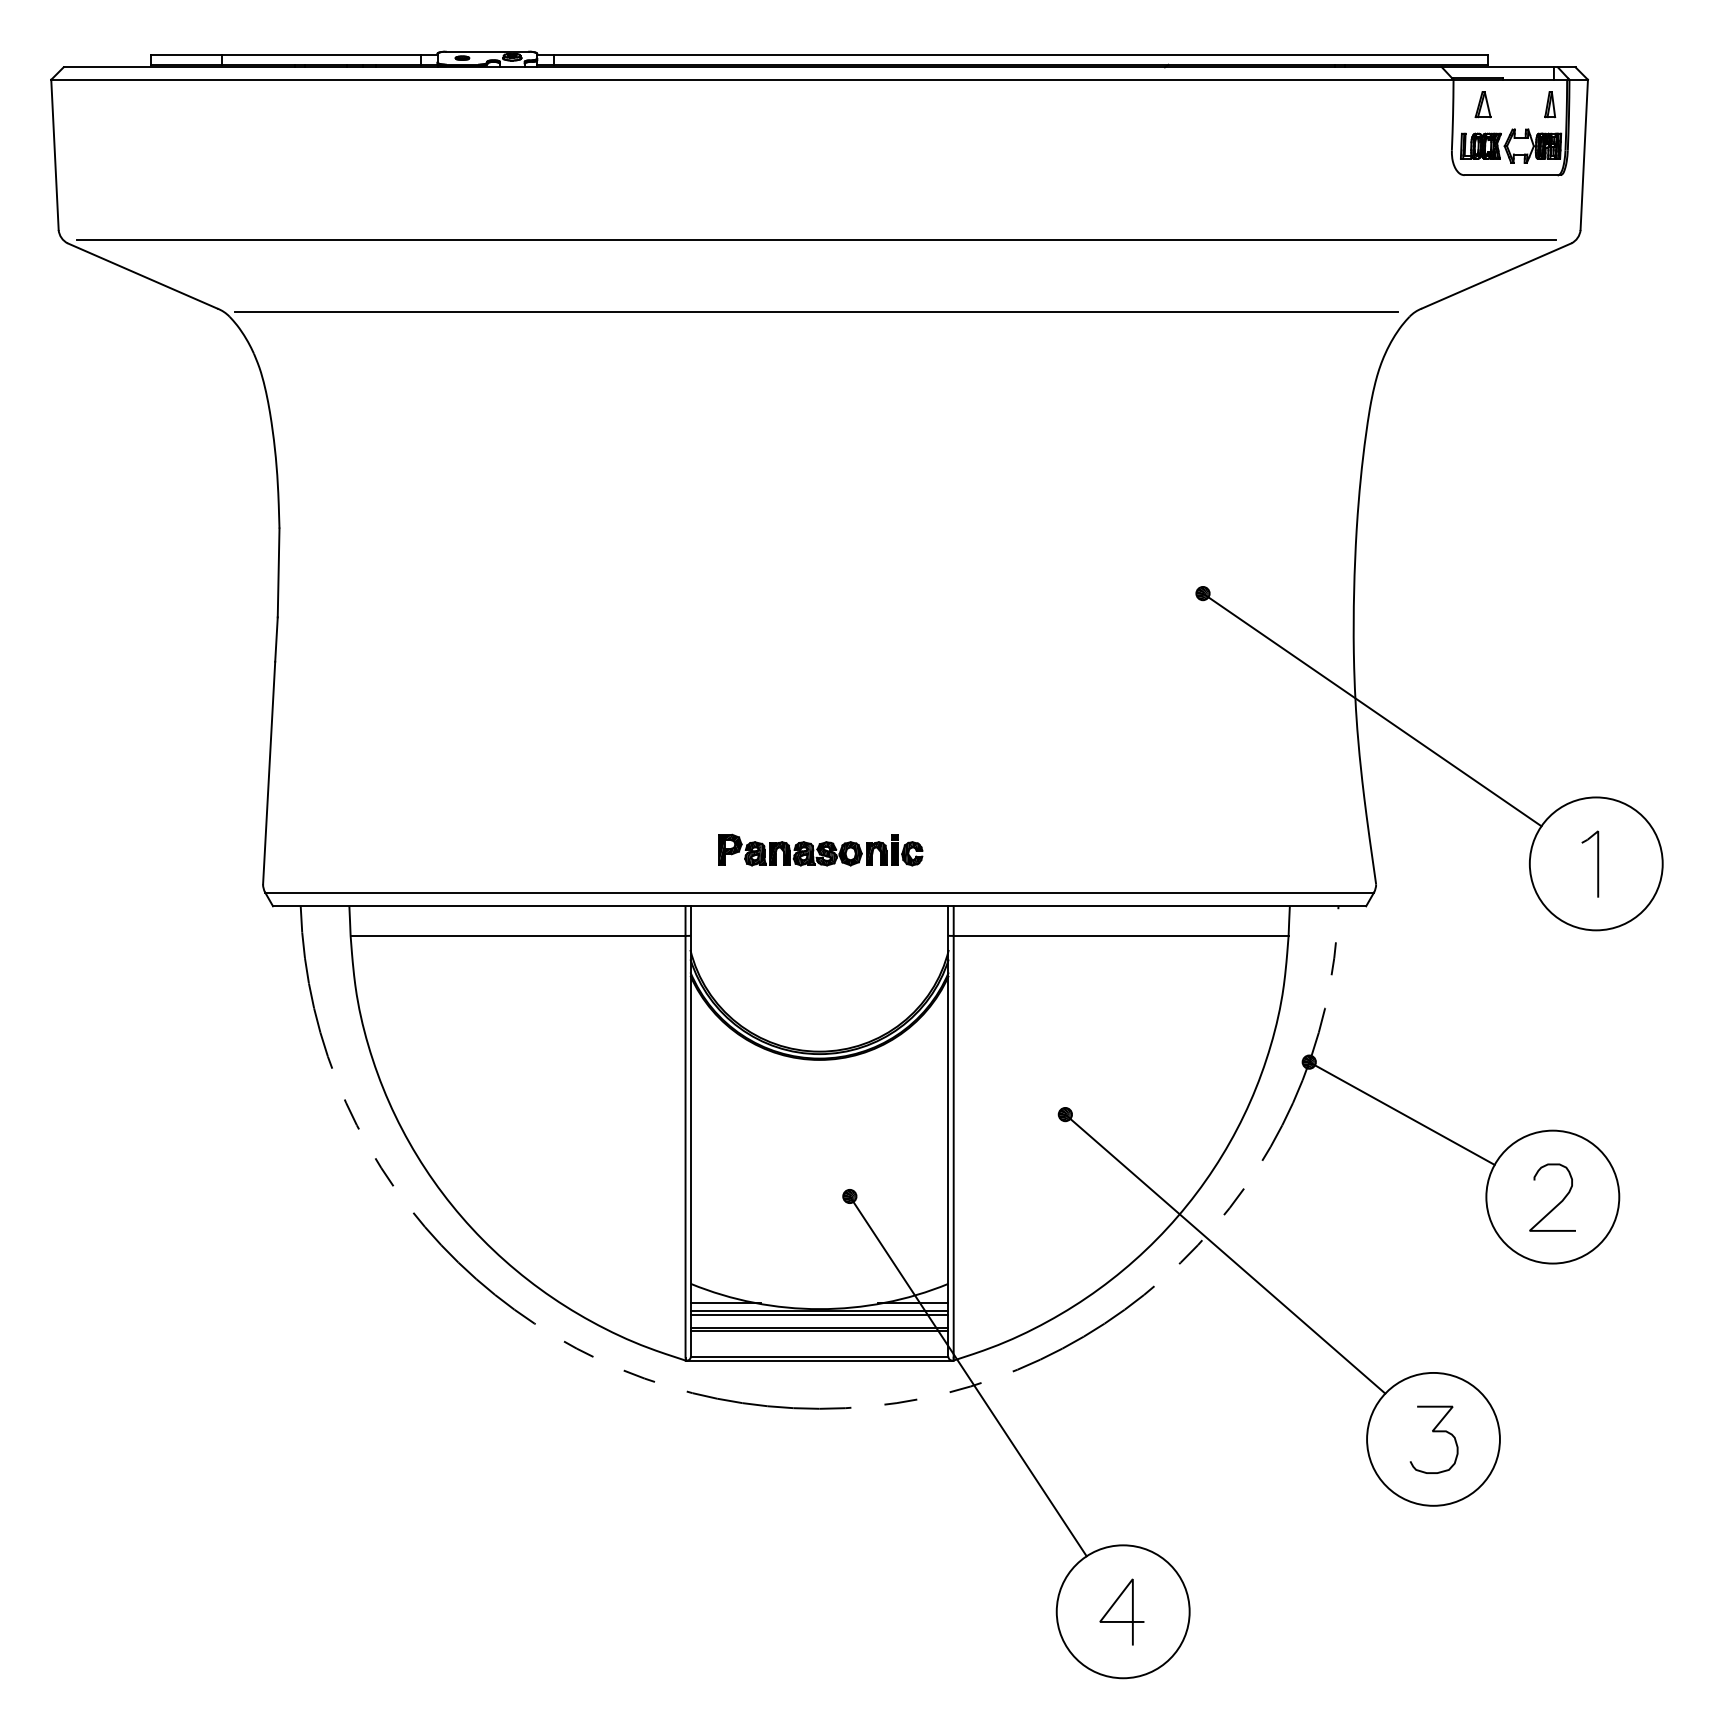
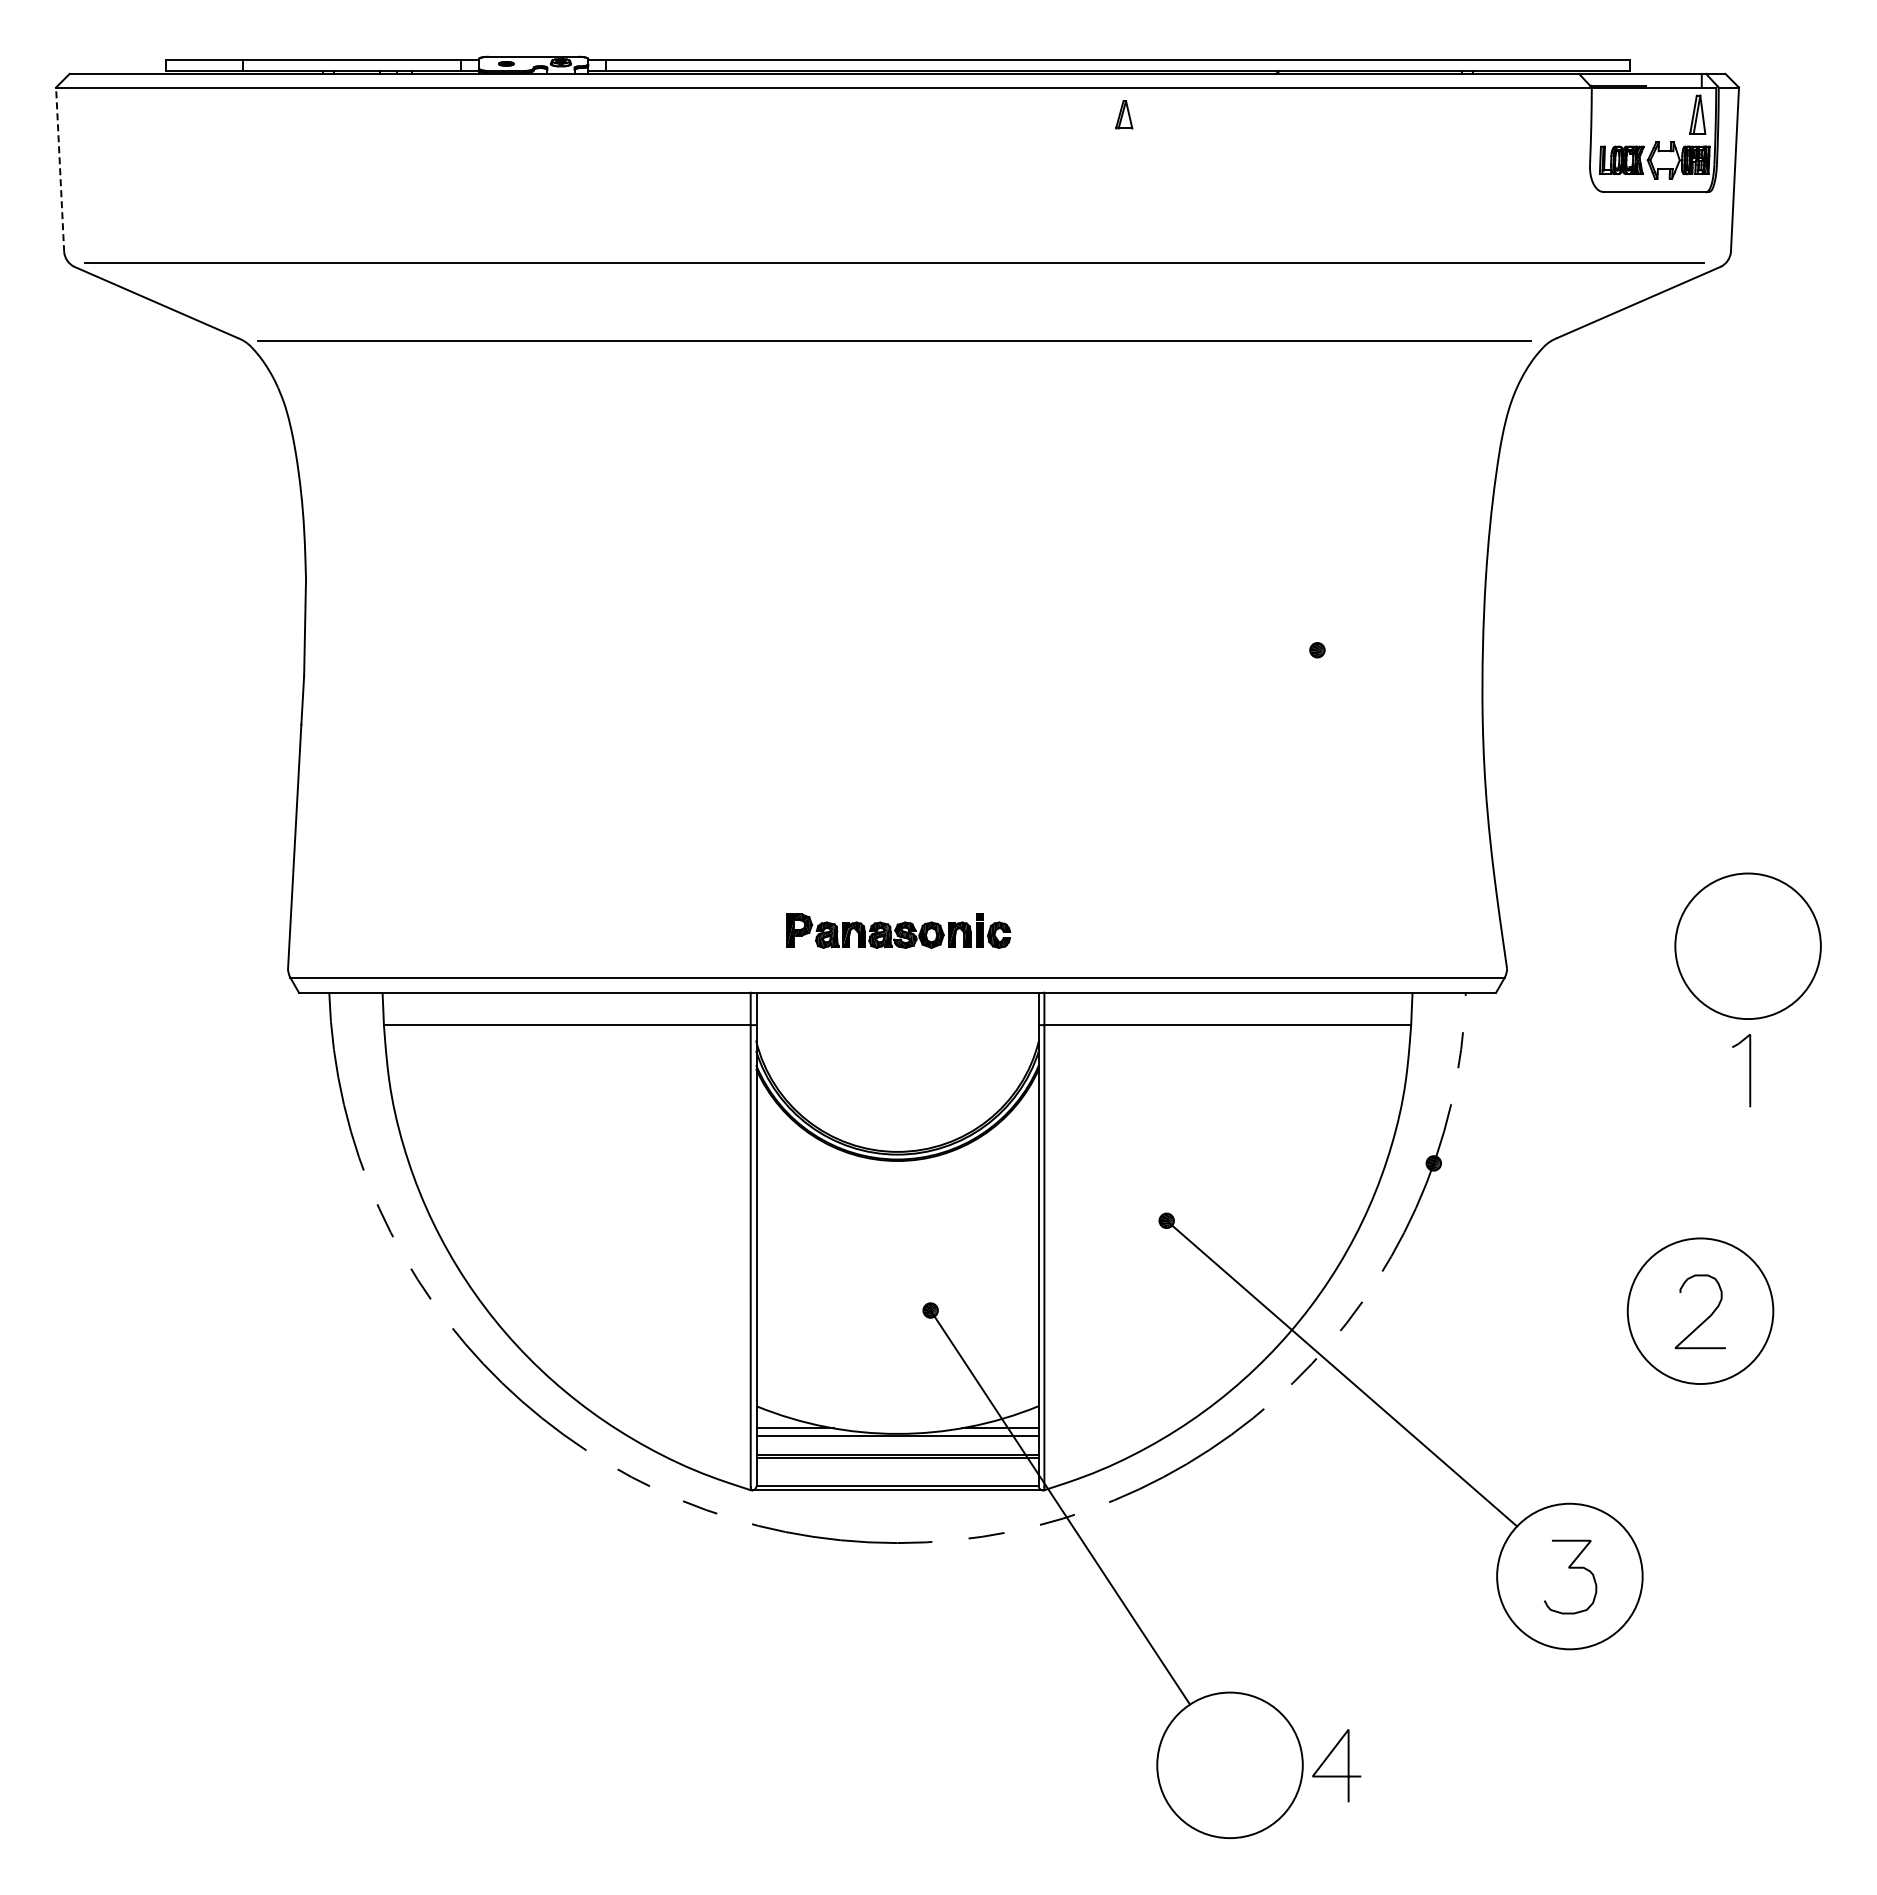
part: (1483, 104) -> (1124, 114), moved
part: (1550, 104) -> (1697, 114), size x1.4
line: (55, 154) -> (60, 169), solid -> dashed
line: (1371, 709) -> (1502, 777), removed
part: (1597, 864) -> (1749, 1070), moved
line: (1401, 1113) -> (1534, 1219), removed
line: (819, 1315) -> (897, 1440), removed
line: (1121, 1621) -> (1336, 1775), moved

